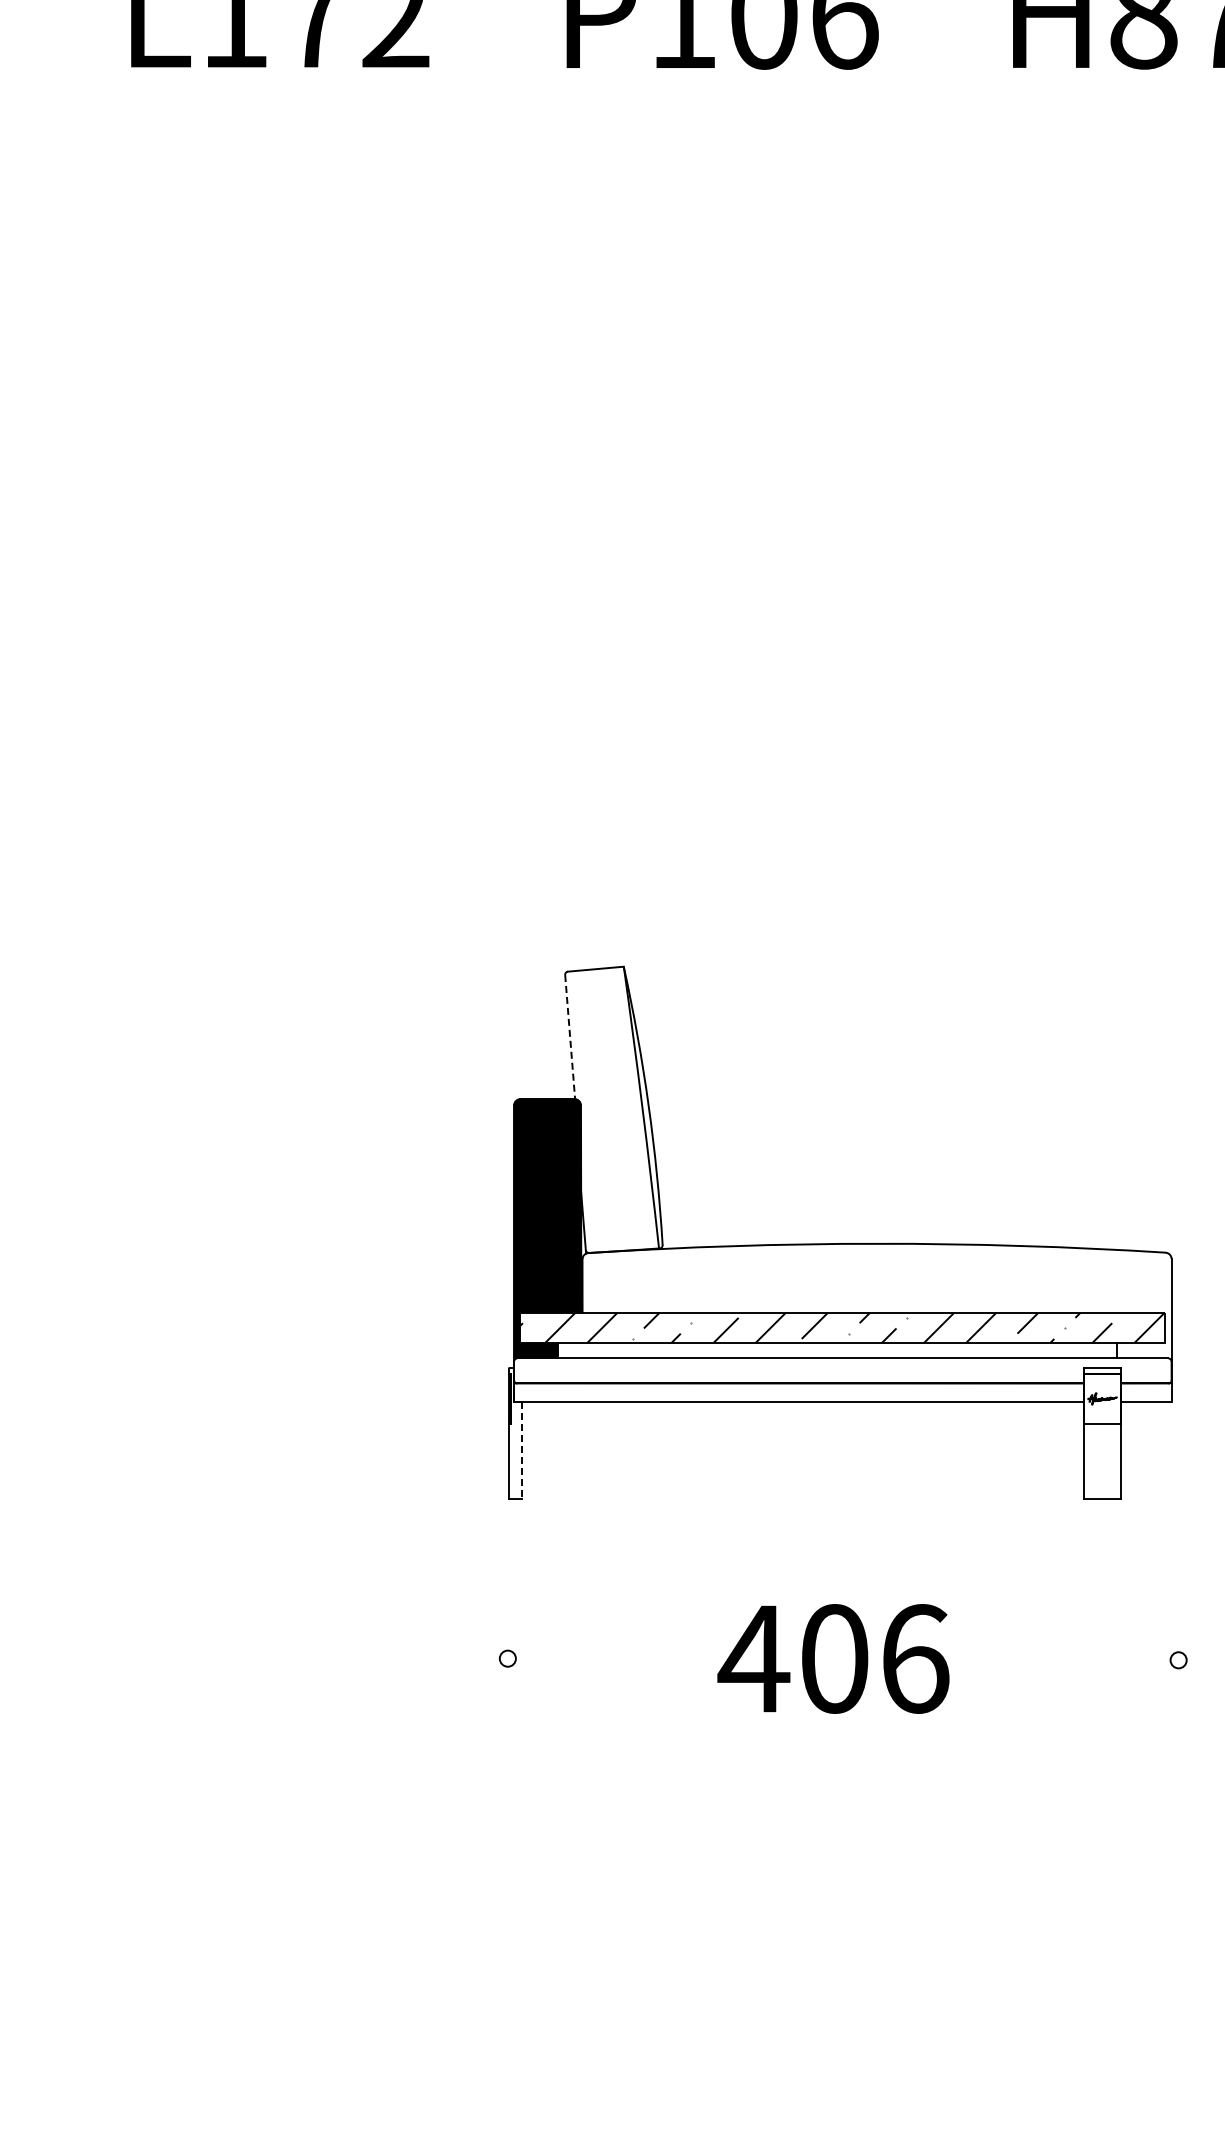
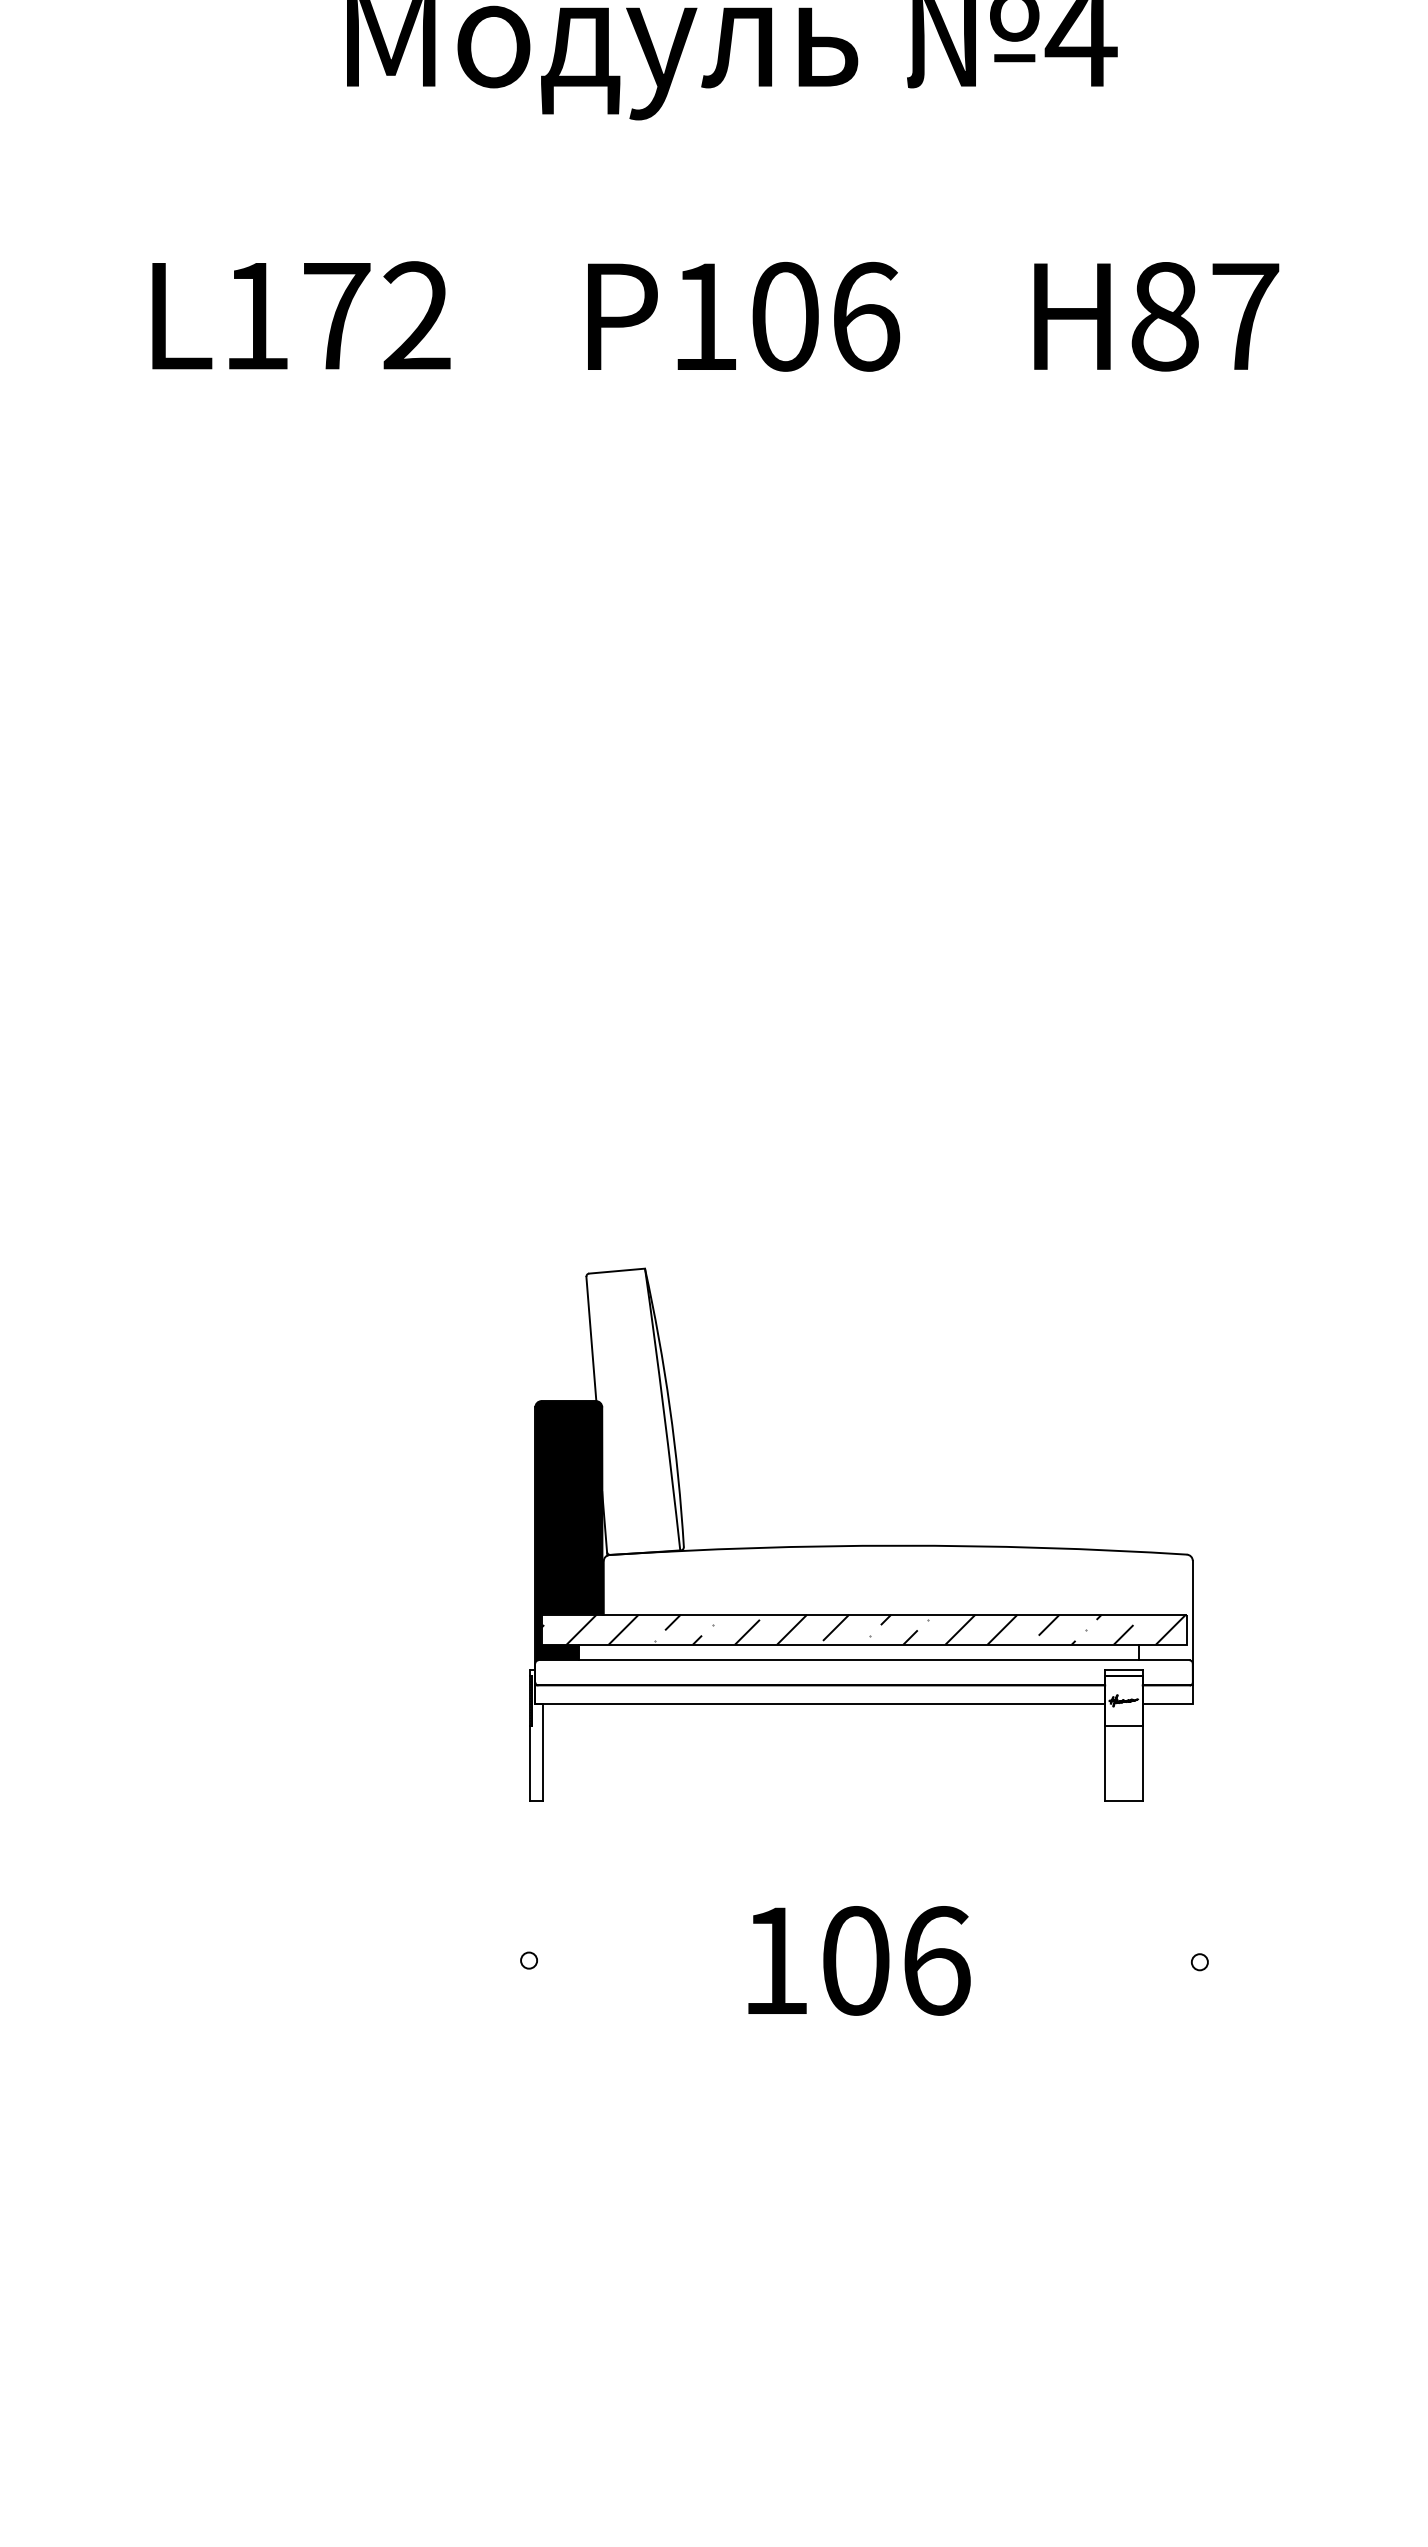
line: (570, 1037) -> (591, 1339), dashed -> solid
line: (521, 1451) -> (542, 1753), dashed -> solid
text: (753, 1658) -> (774, 1960), 406 -> 106

